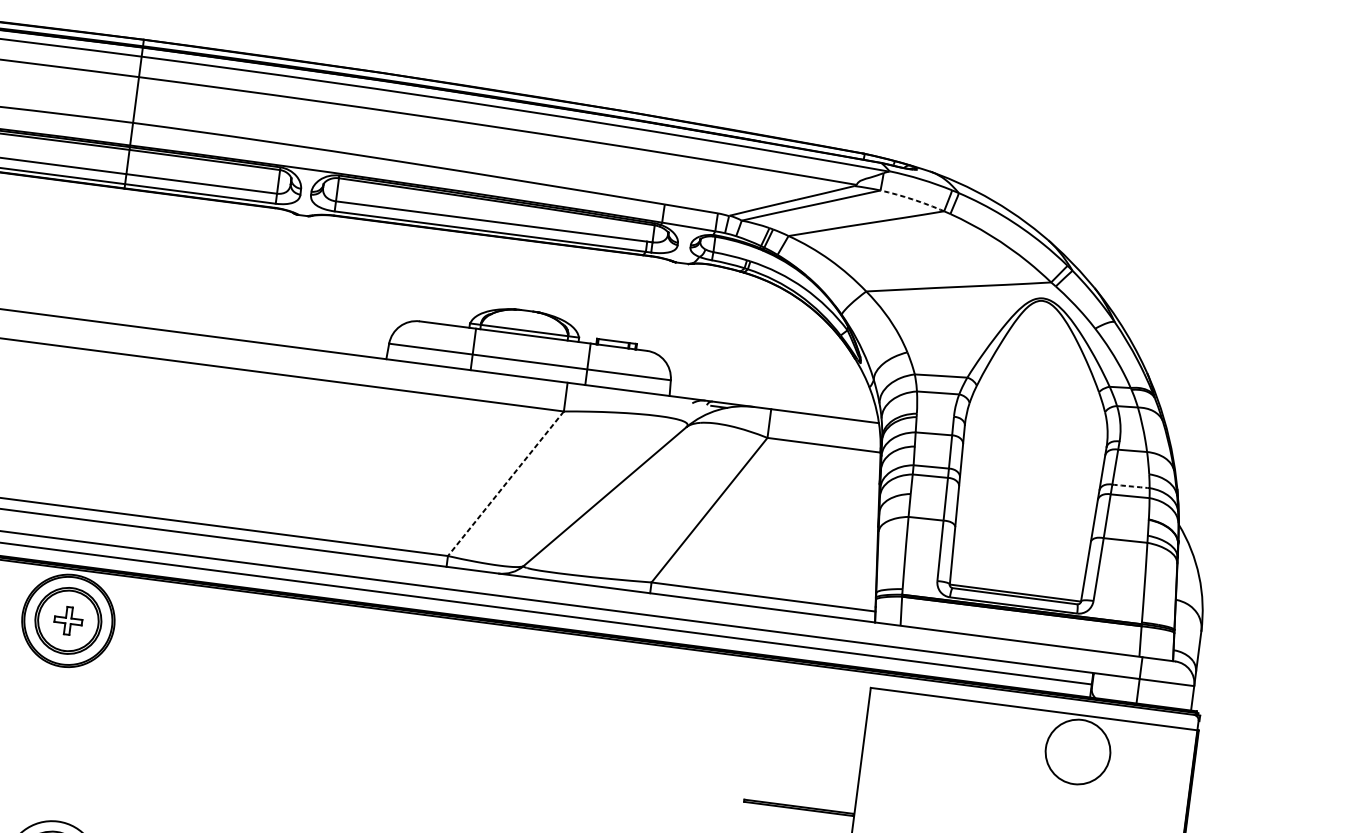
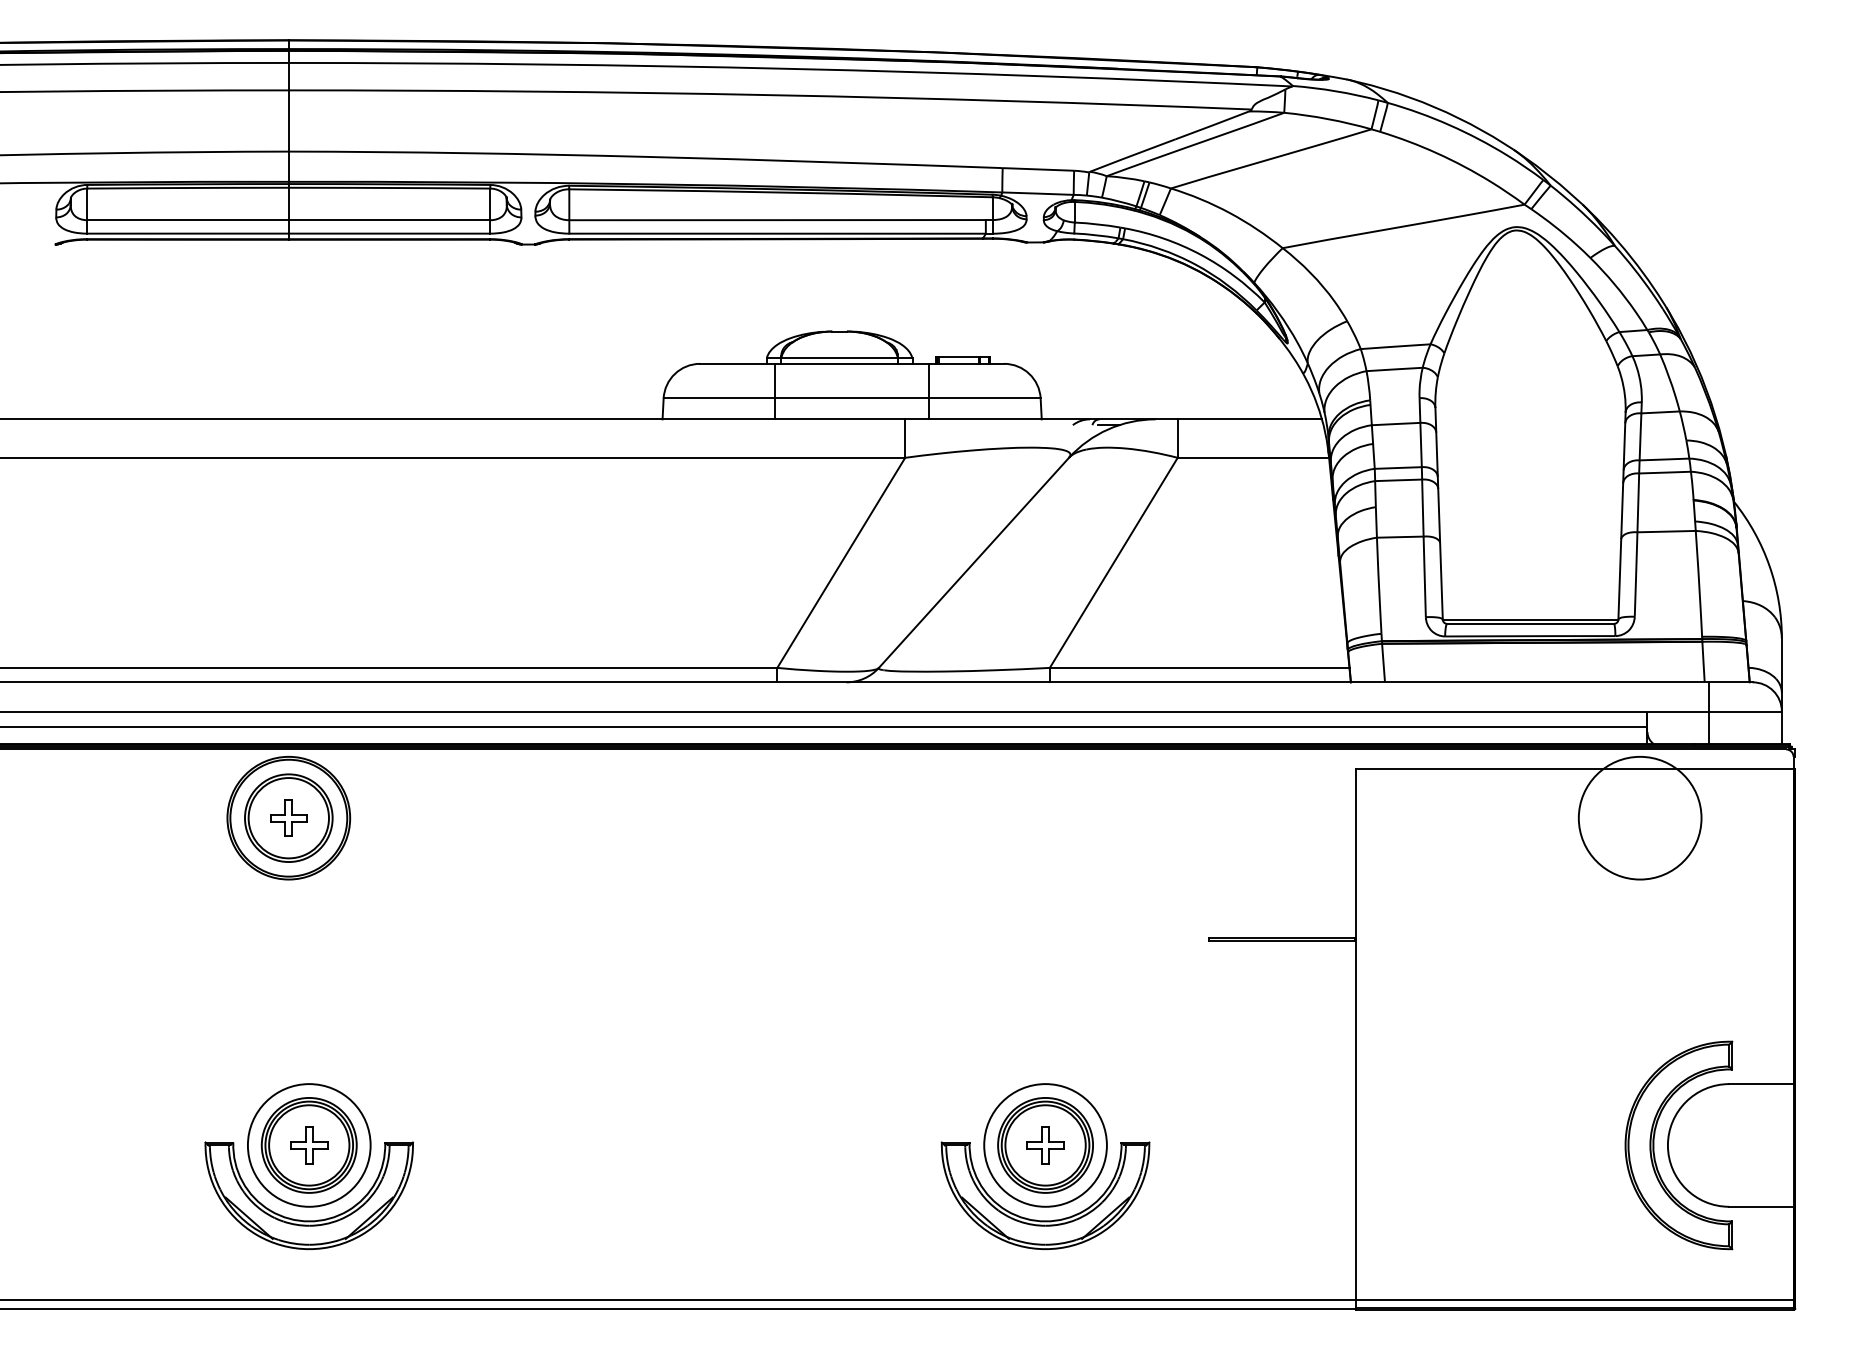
arc: (912, 199) -> (1328, 119), dashed -> solid
line: (506, 483) -> (841, 562), dashed -> solid
arc: (1131, 486) -> (1664, 459), dashed -> solid
circle: (1077, 751) -> (1639, 817), size x1.43

